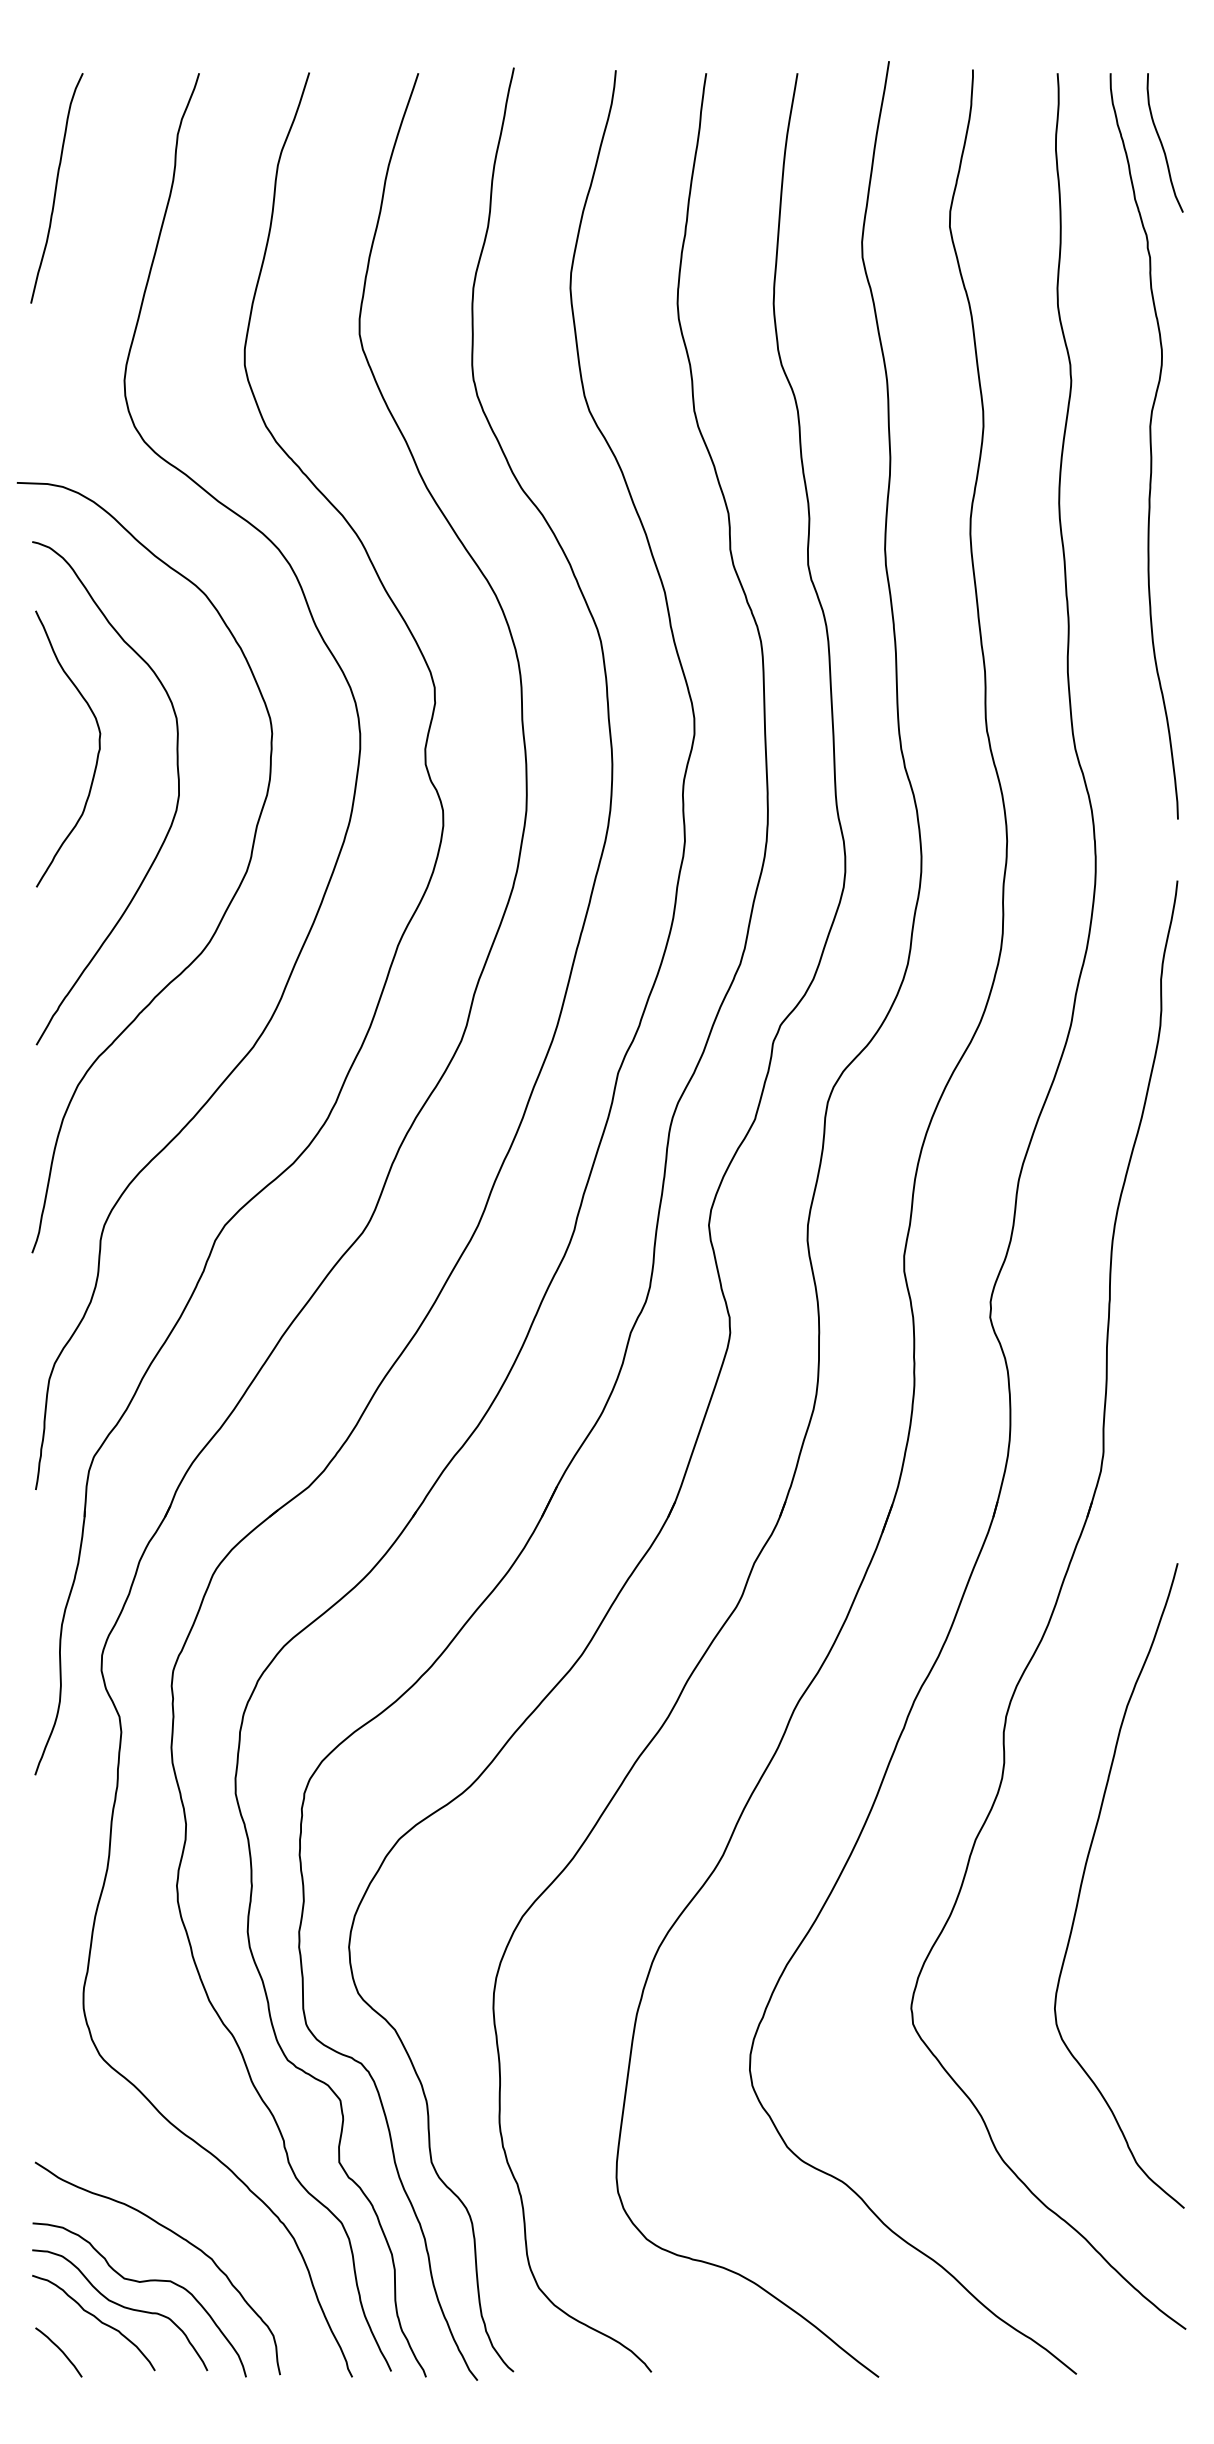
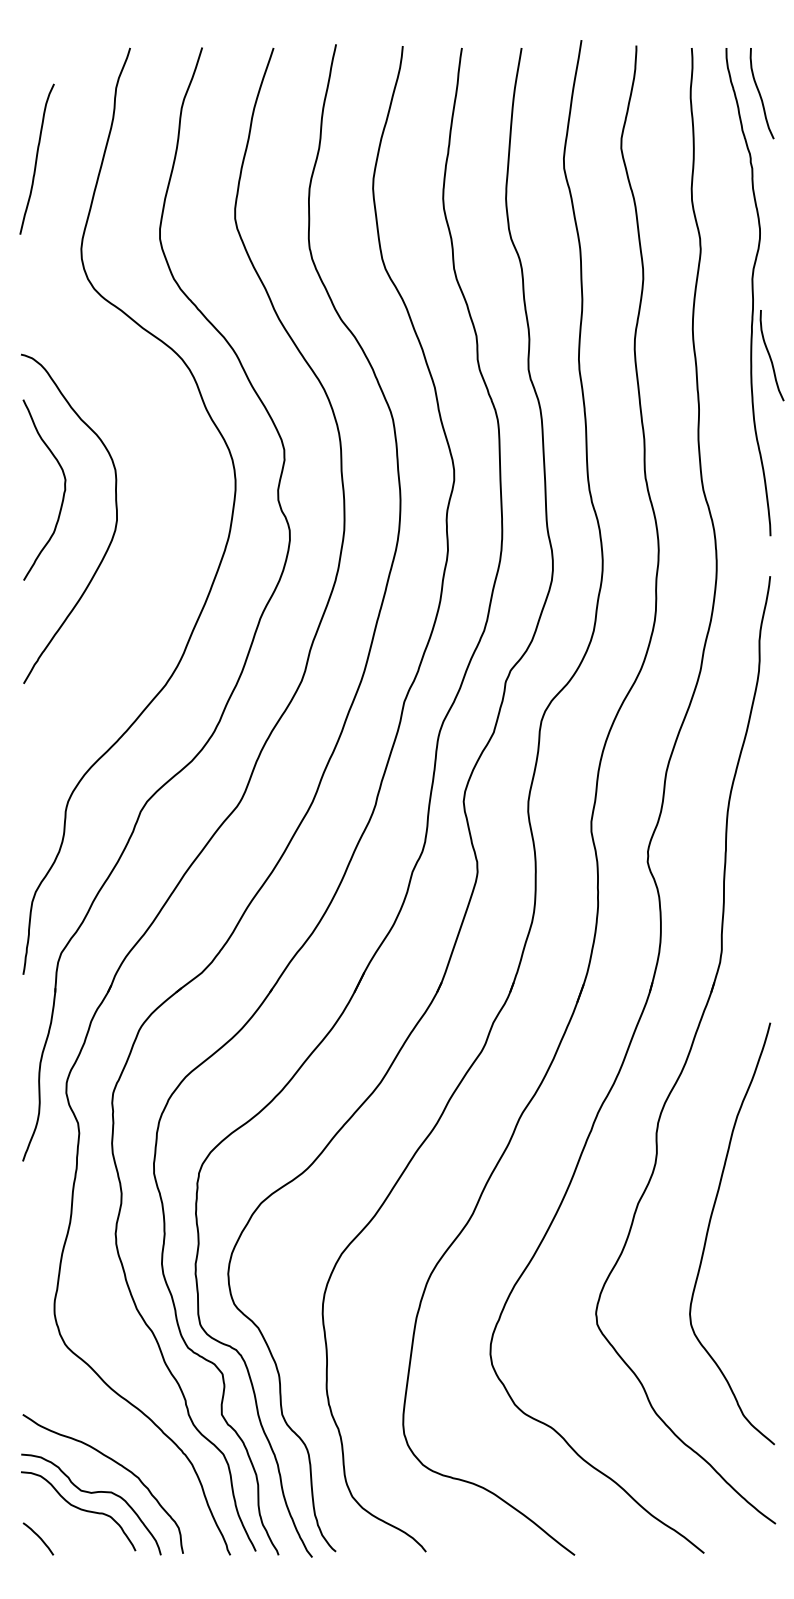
curve: (55, 187) -> (36, 158), moved
curve: (1177, 543) -> (770, 355), added
curve: (225, 908) -> (147, 594), removed
curve: (95, 2319) -> (62, 1517), removed

